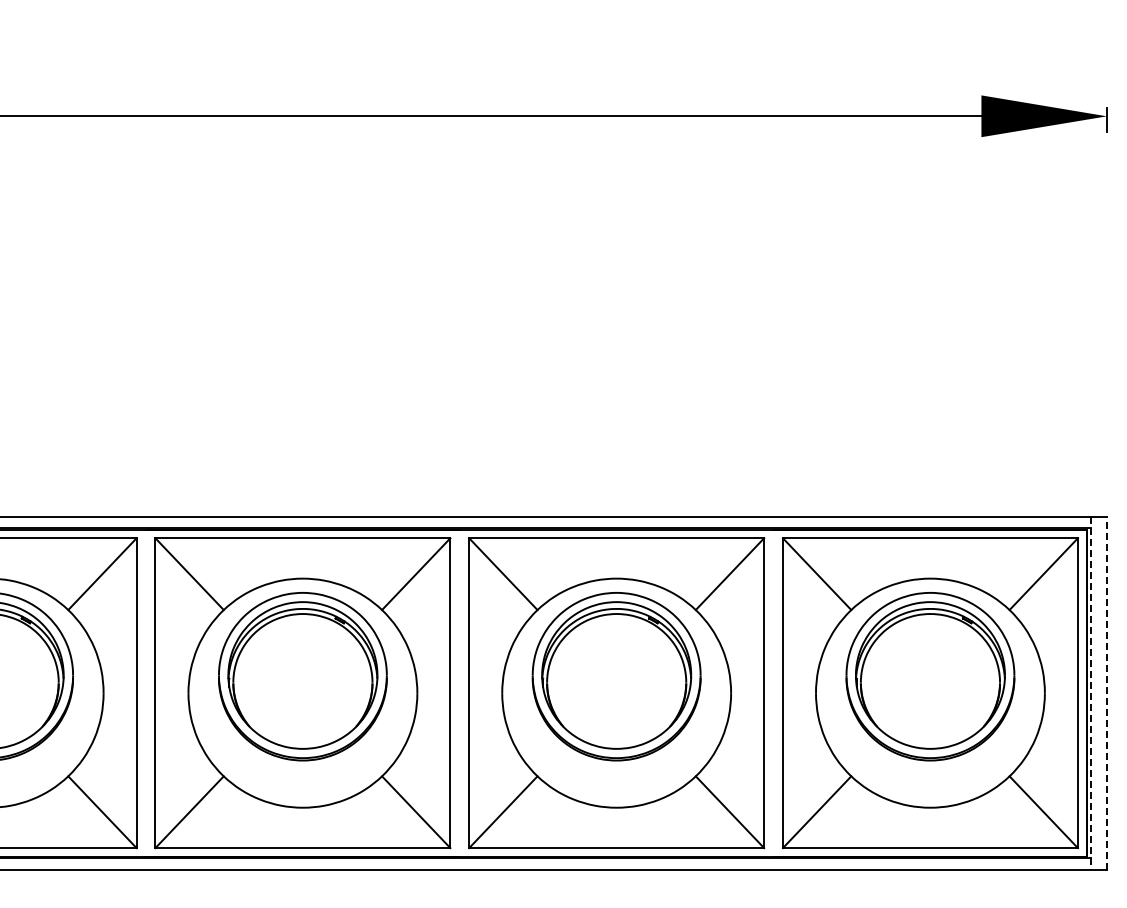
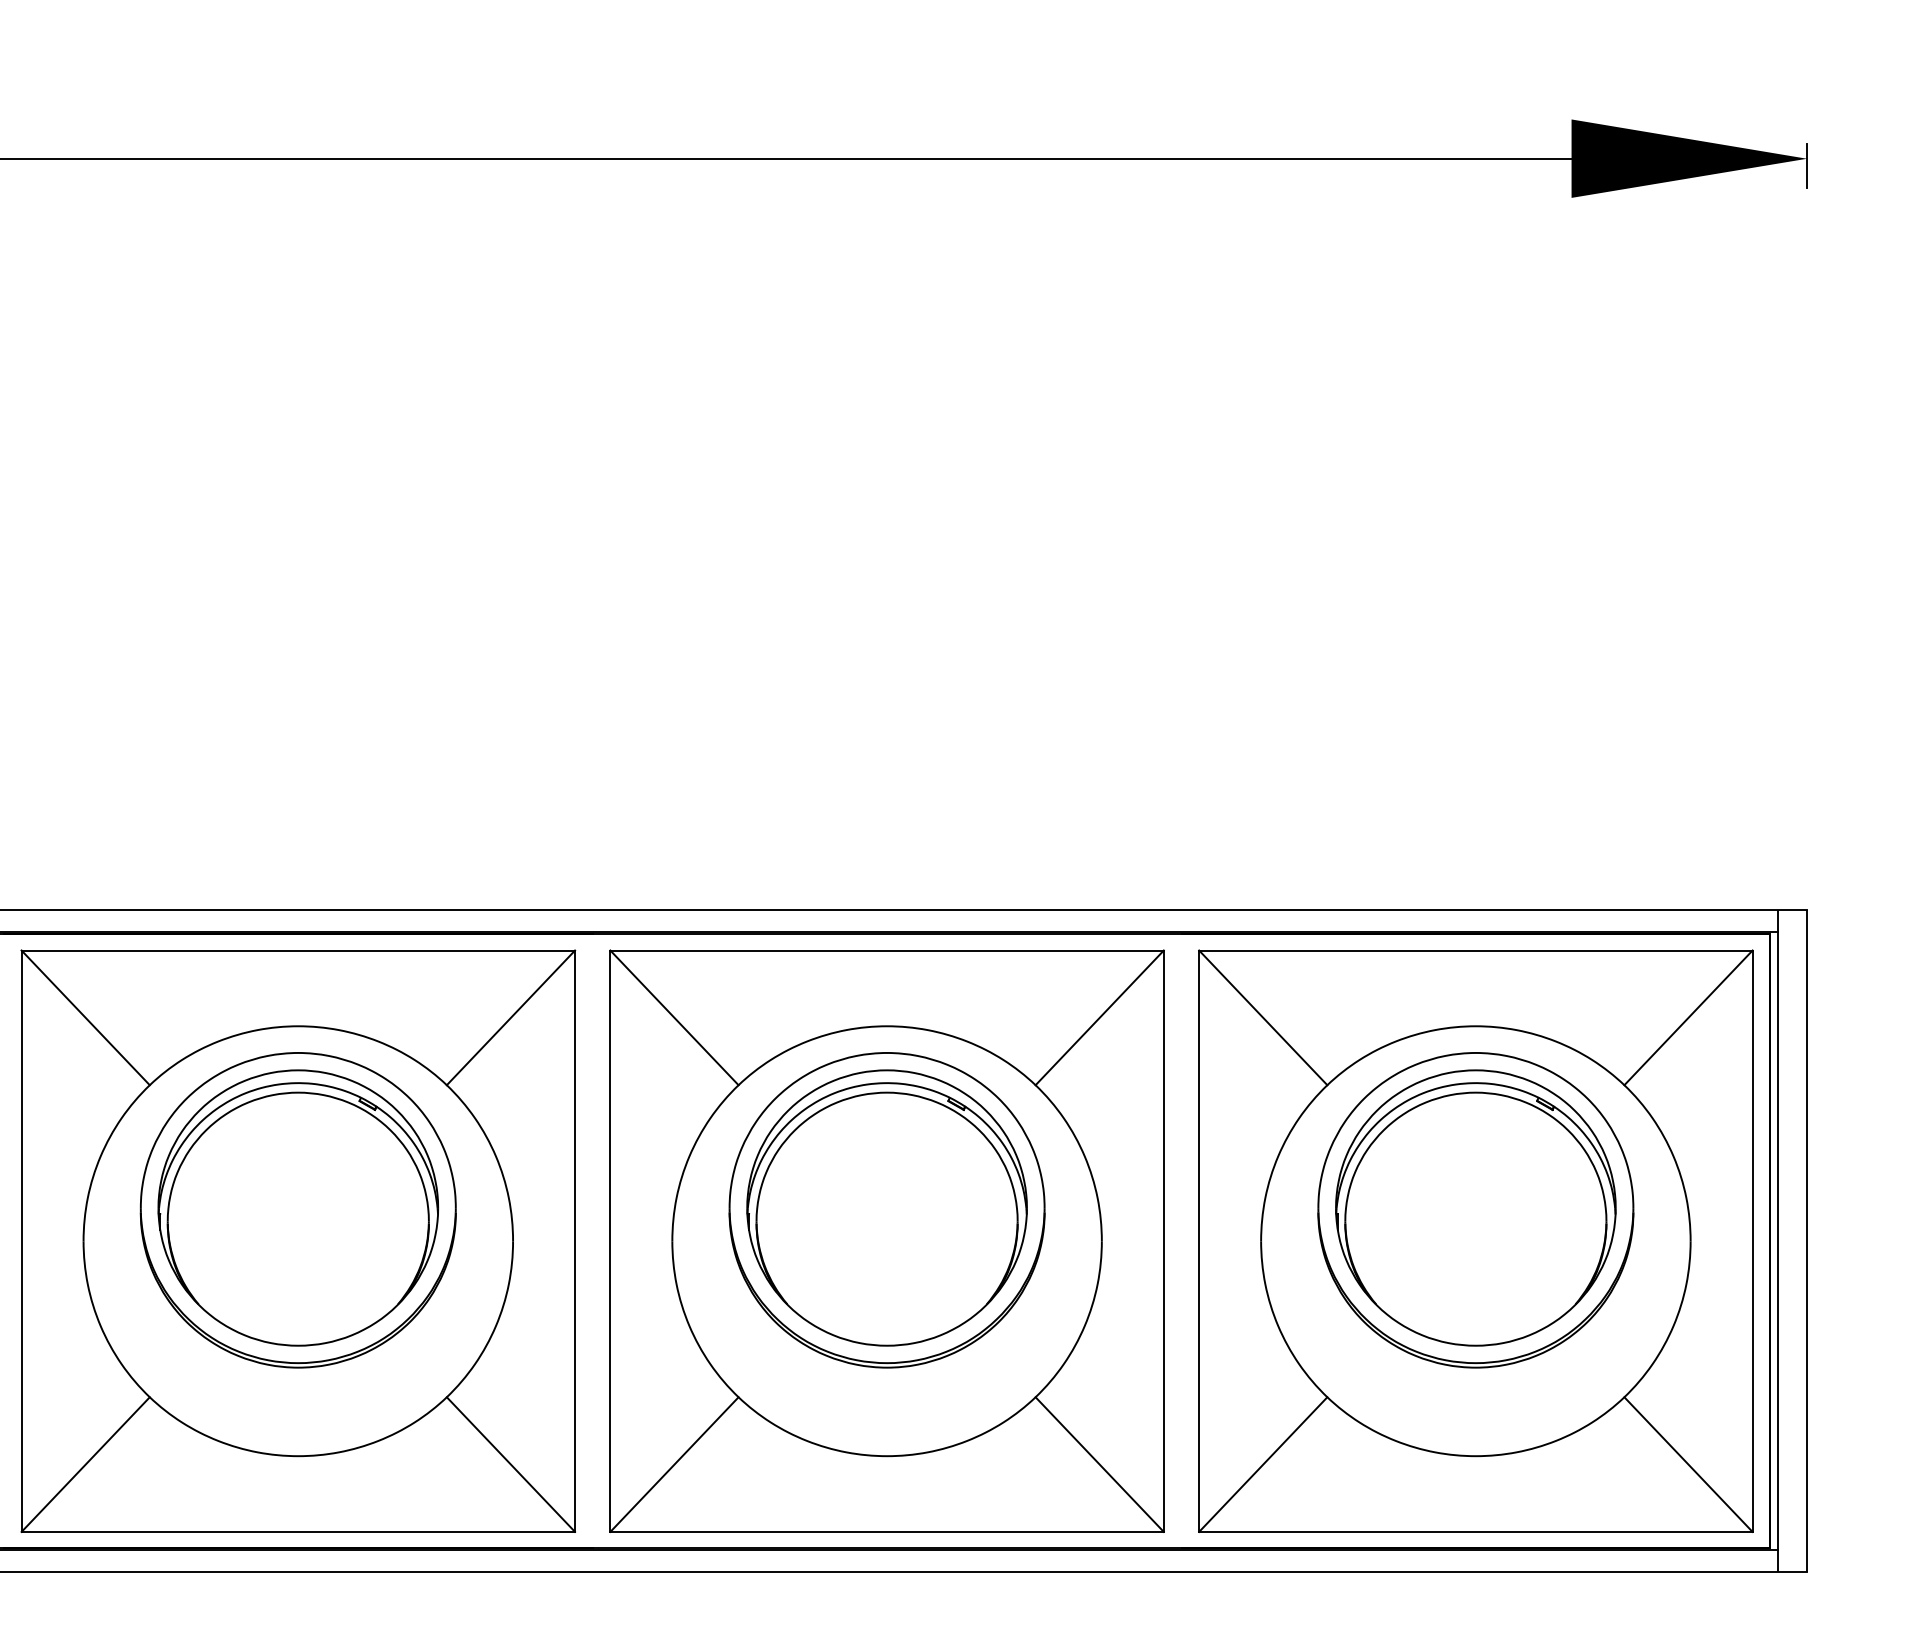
line: (1106, 692) -> (1806, 1239), dashed -> solid
line: (1091, 693) -> (1778, 1241), dashed -> solid

